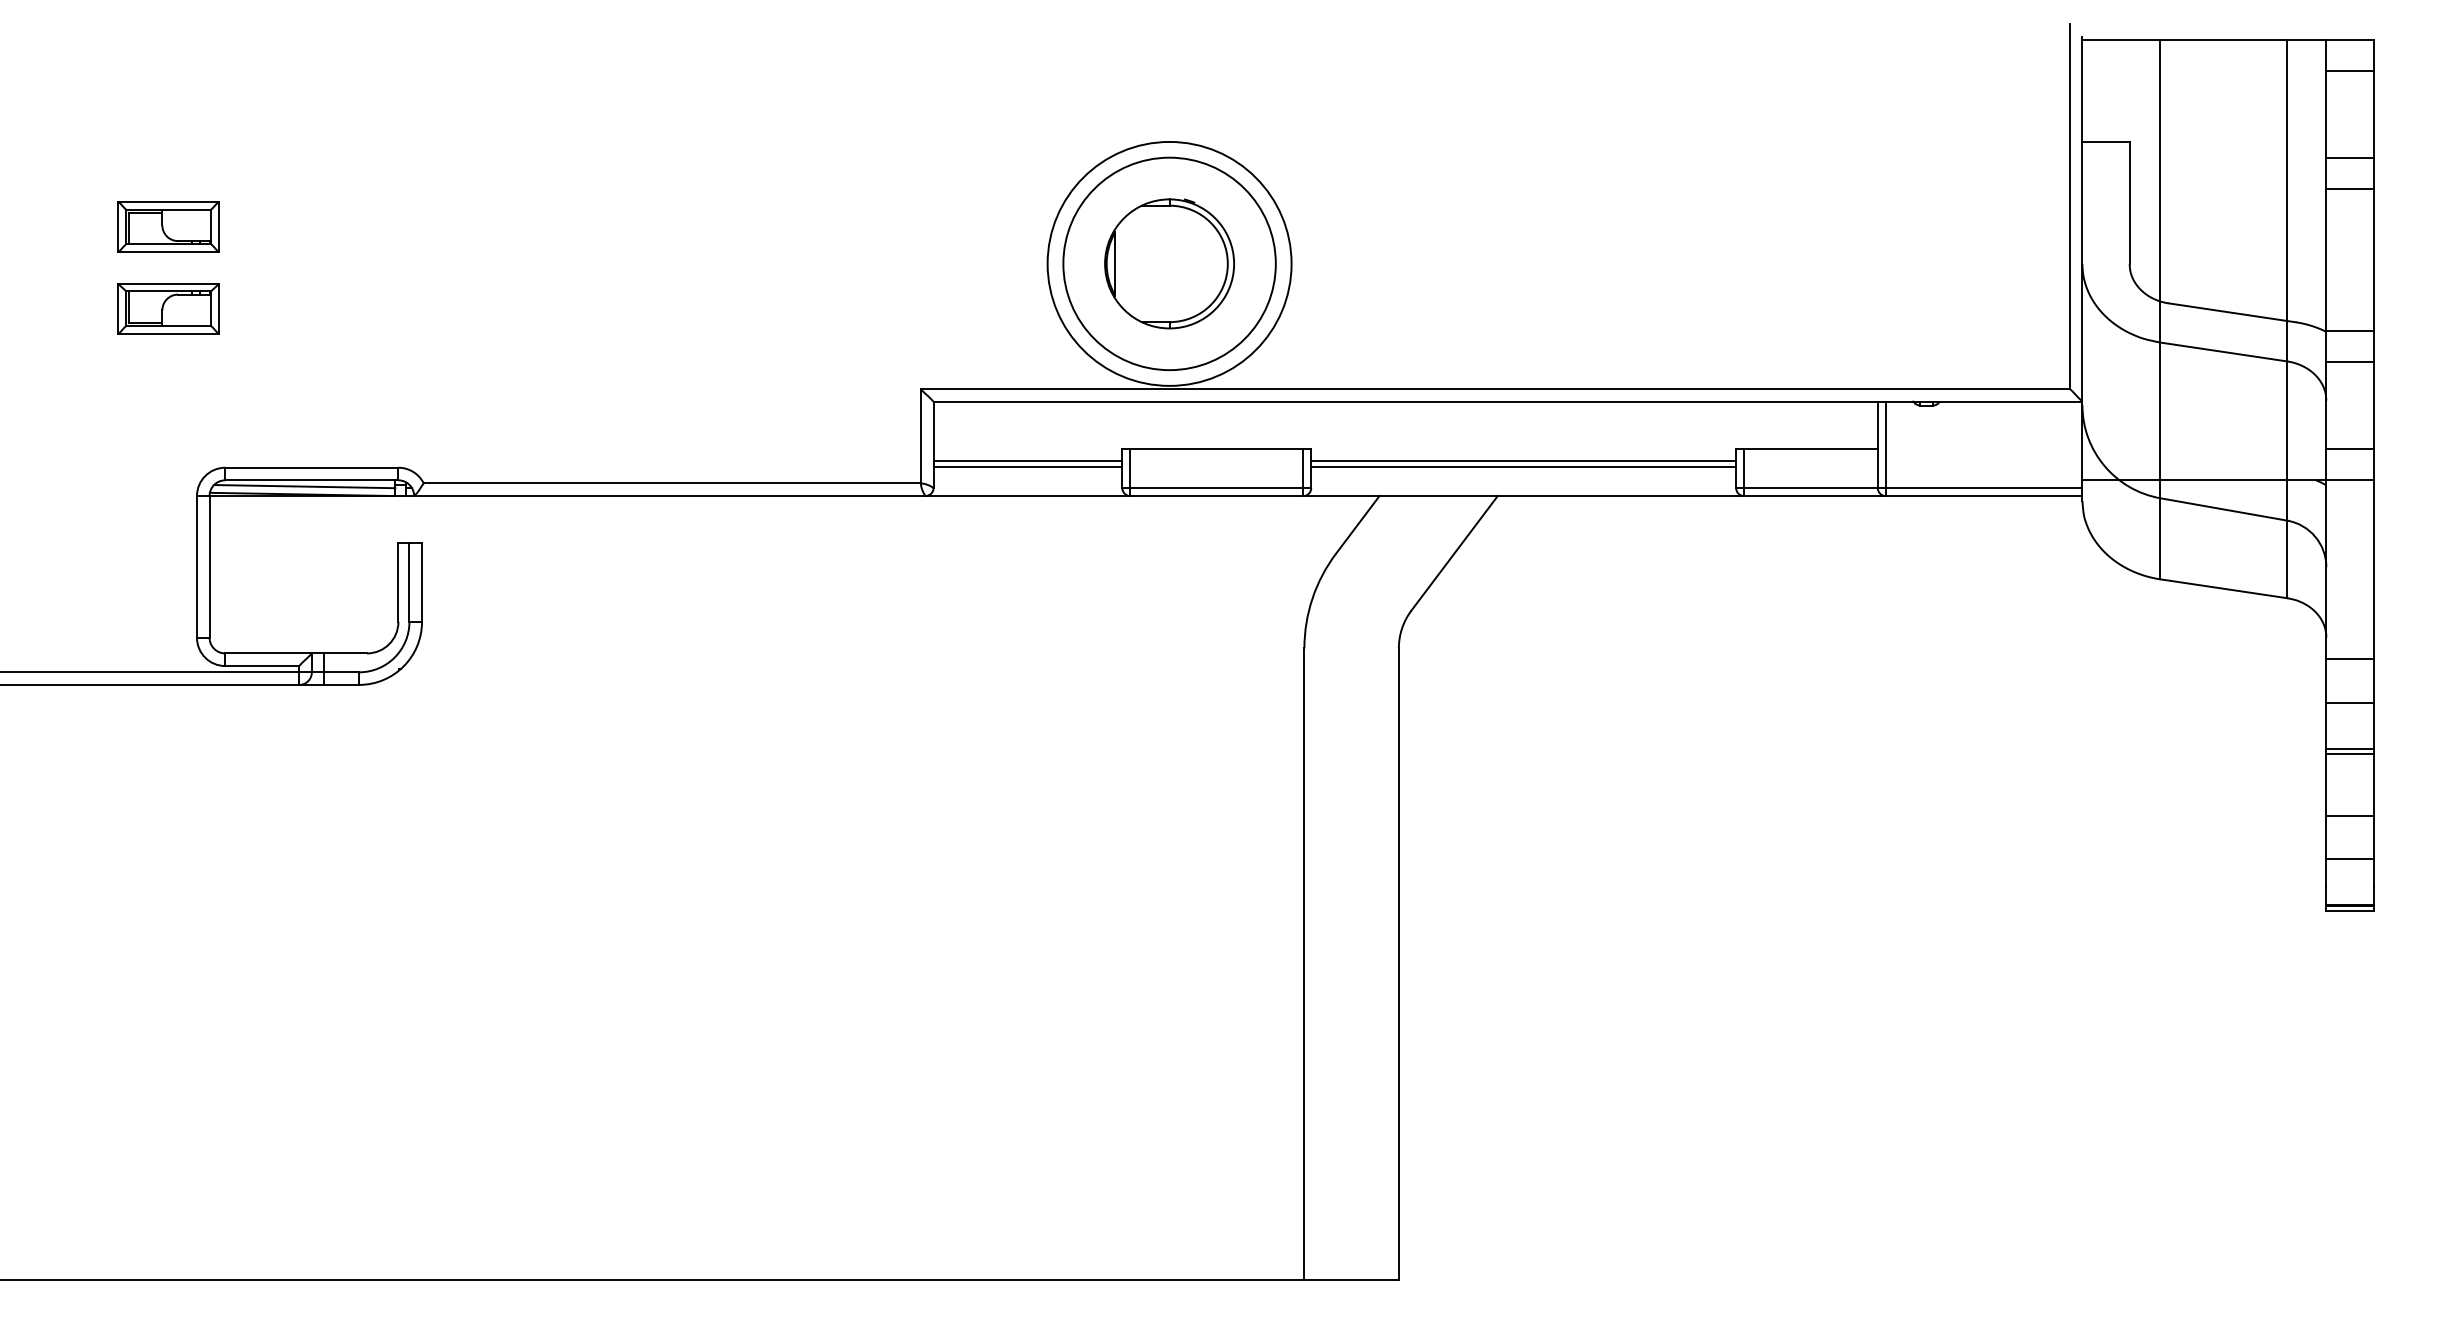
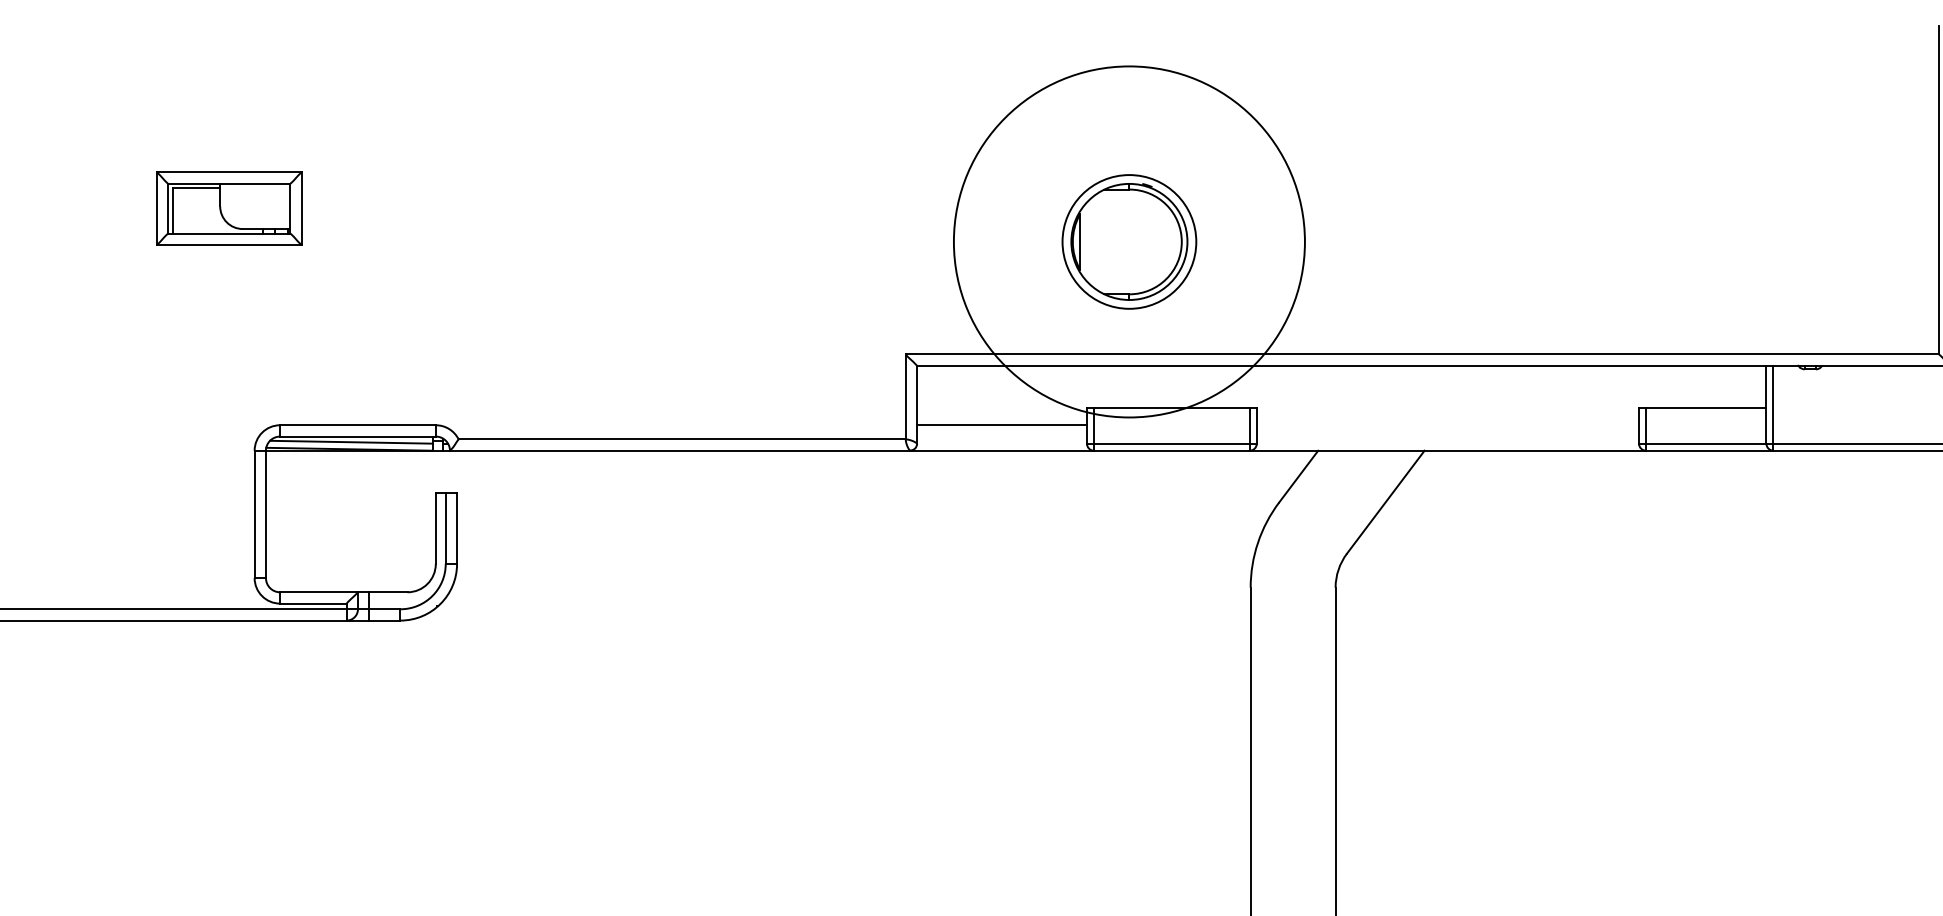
part: (168, 226) -> (229, 208), size x1.6
circle: (1169, 263) -> (1129, 241), size x0.7
circle: (1169, 263) -> (1129, 241), size x1.6
part: (168, 308) -> (229, 282), removed
line: (1027, 461) -> (1001, 419), removed
line: (1523, 461) -> (1447, 419), removed
line: (1523, 466) -> (1447, 424), removed

